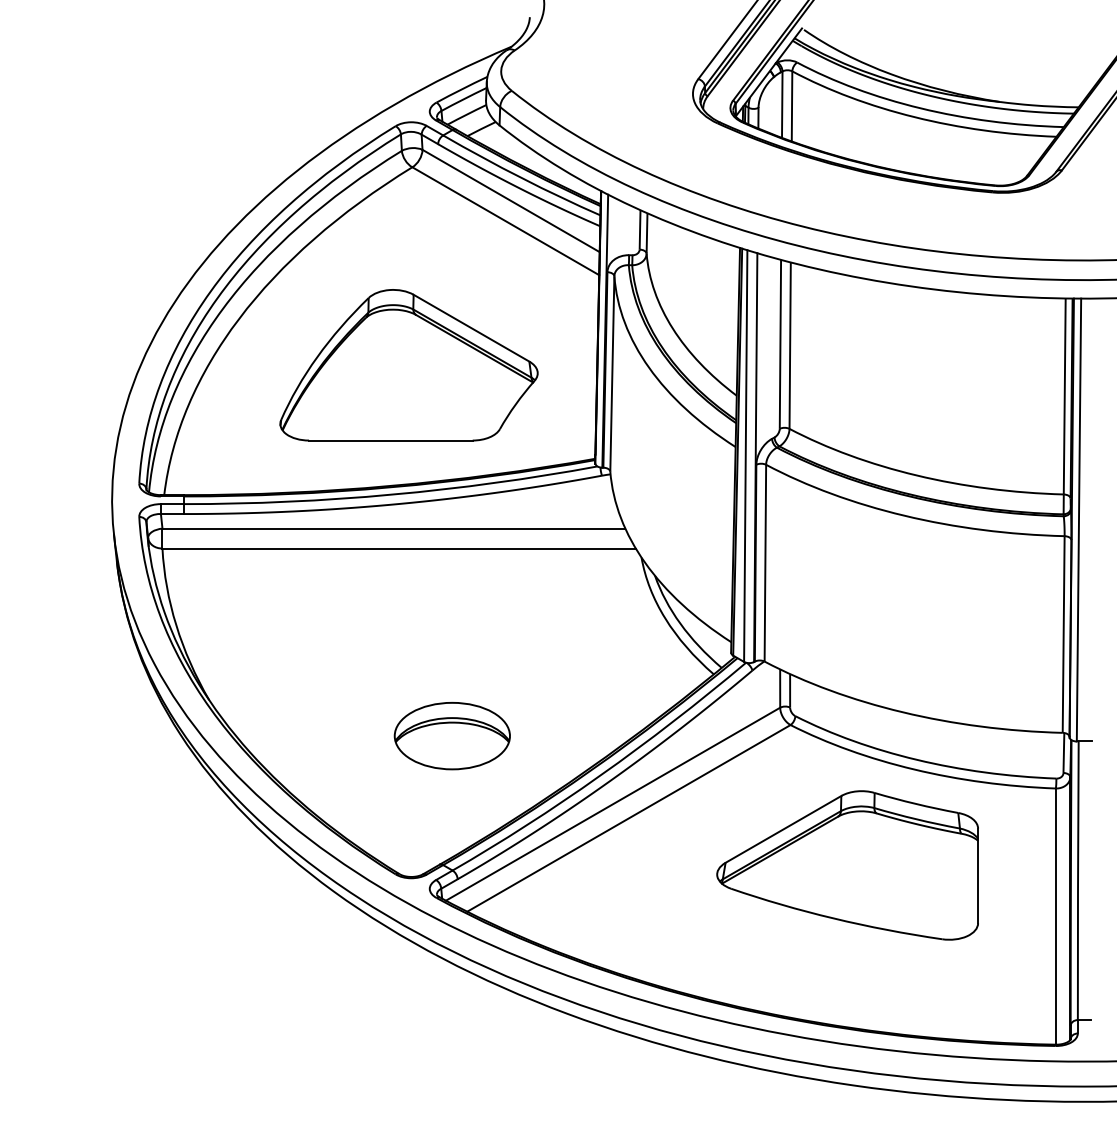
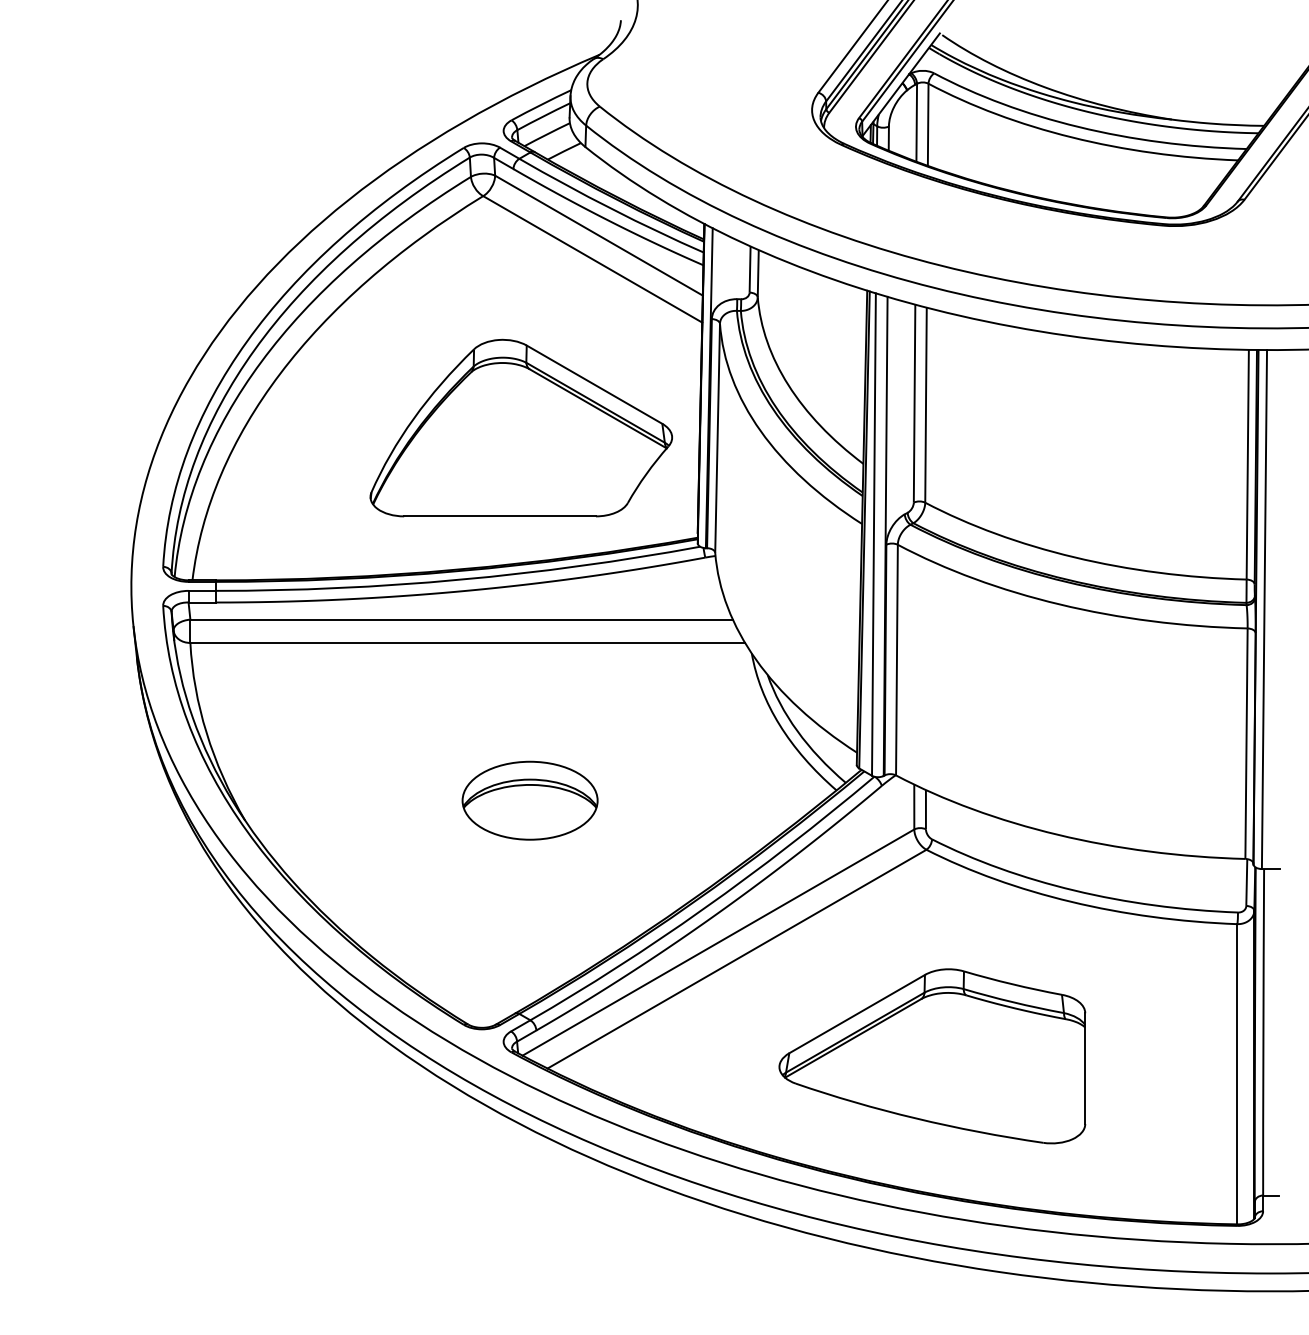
part: (408, 364) -> (520, 427), moved
part: (451, 735) -> (529, 800), moved
part: (847, 865) -> (932, 1056), moved

